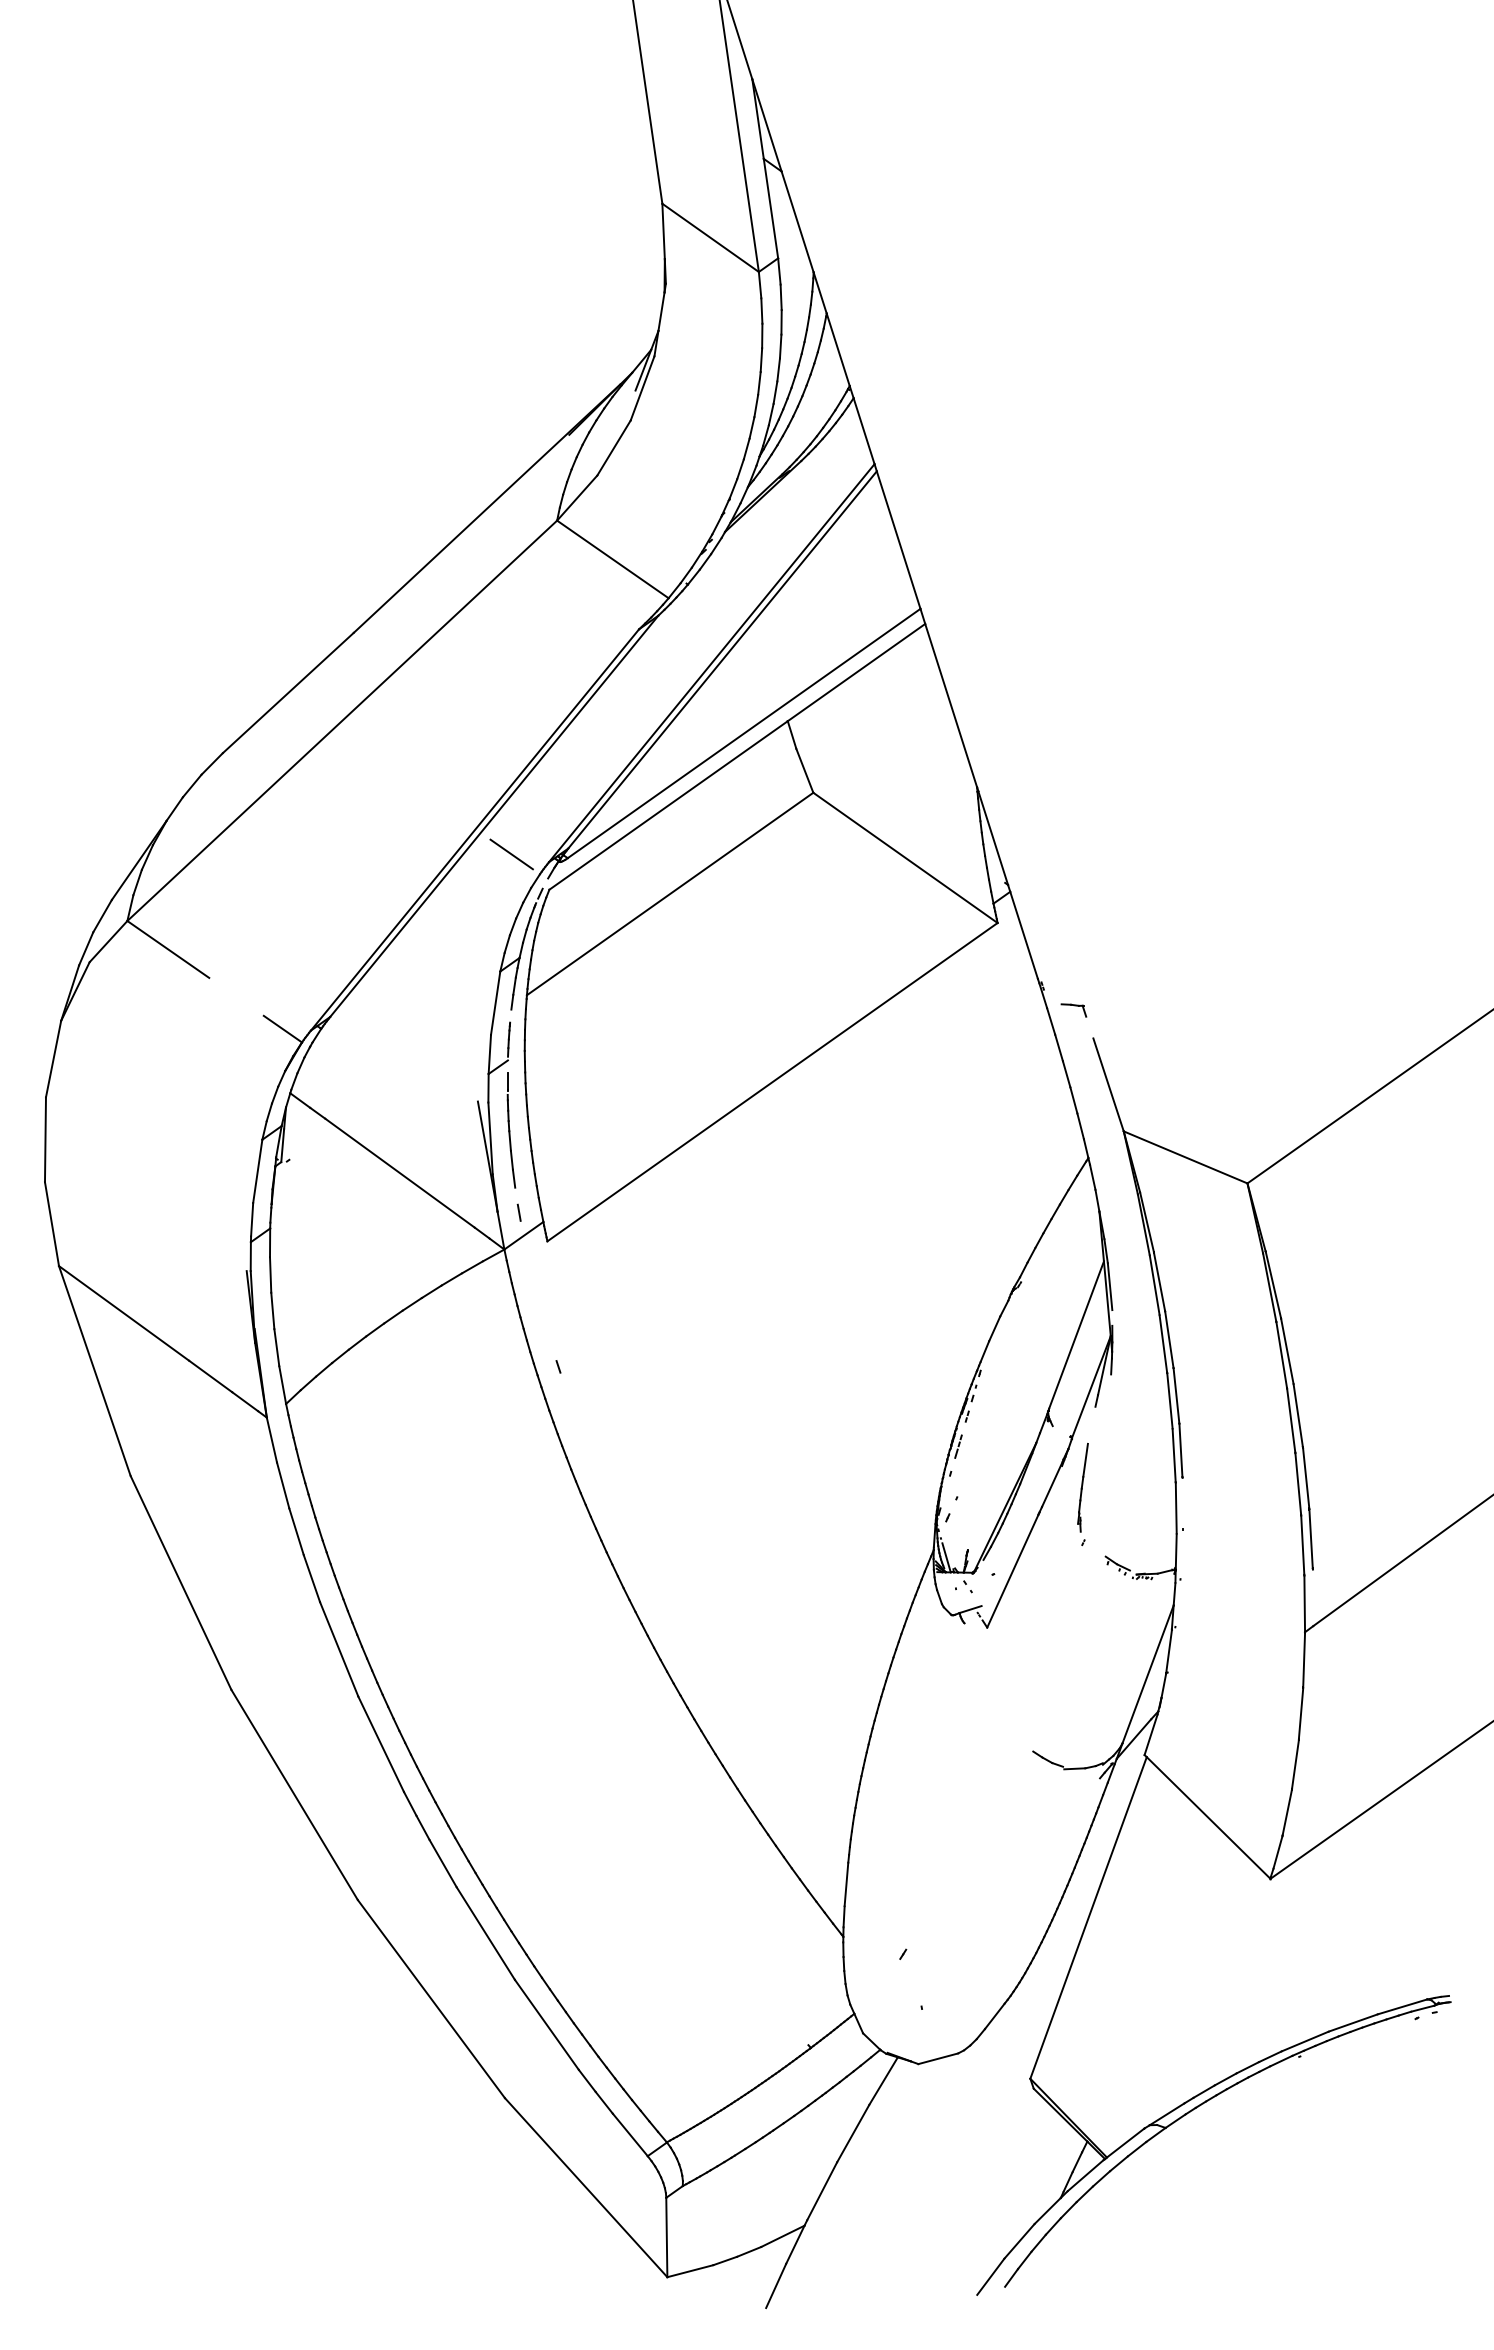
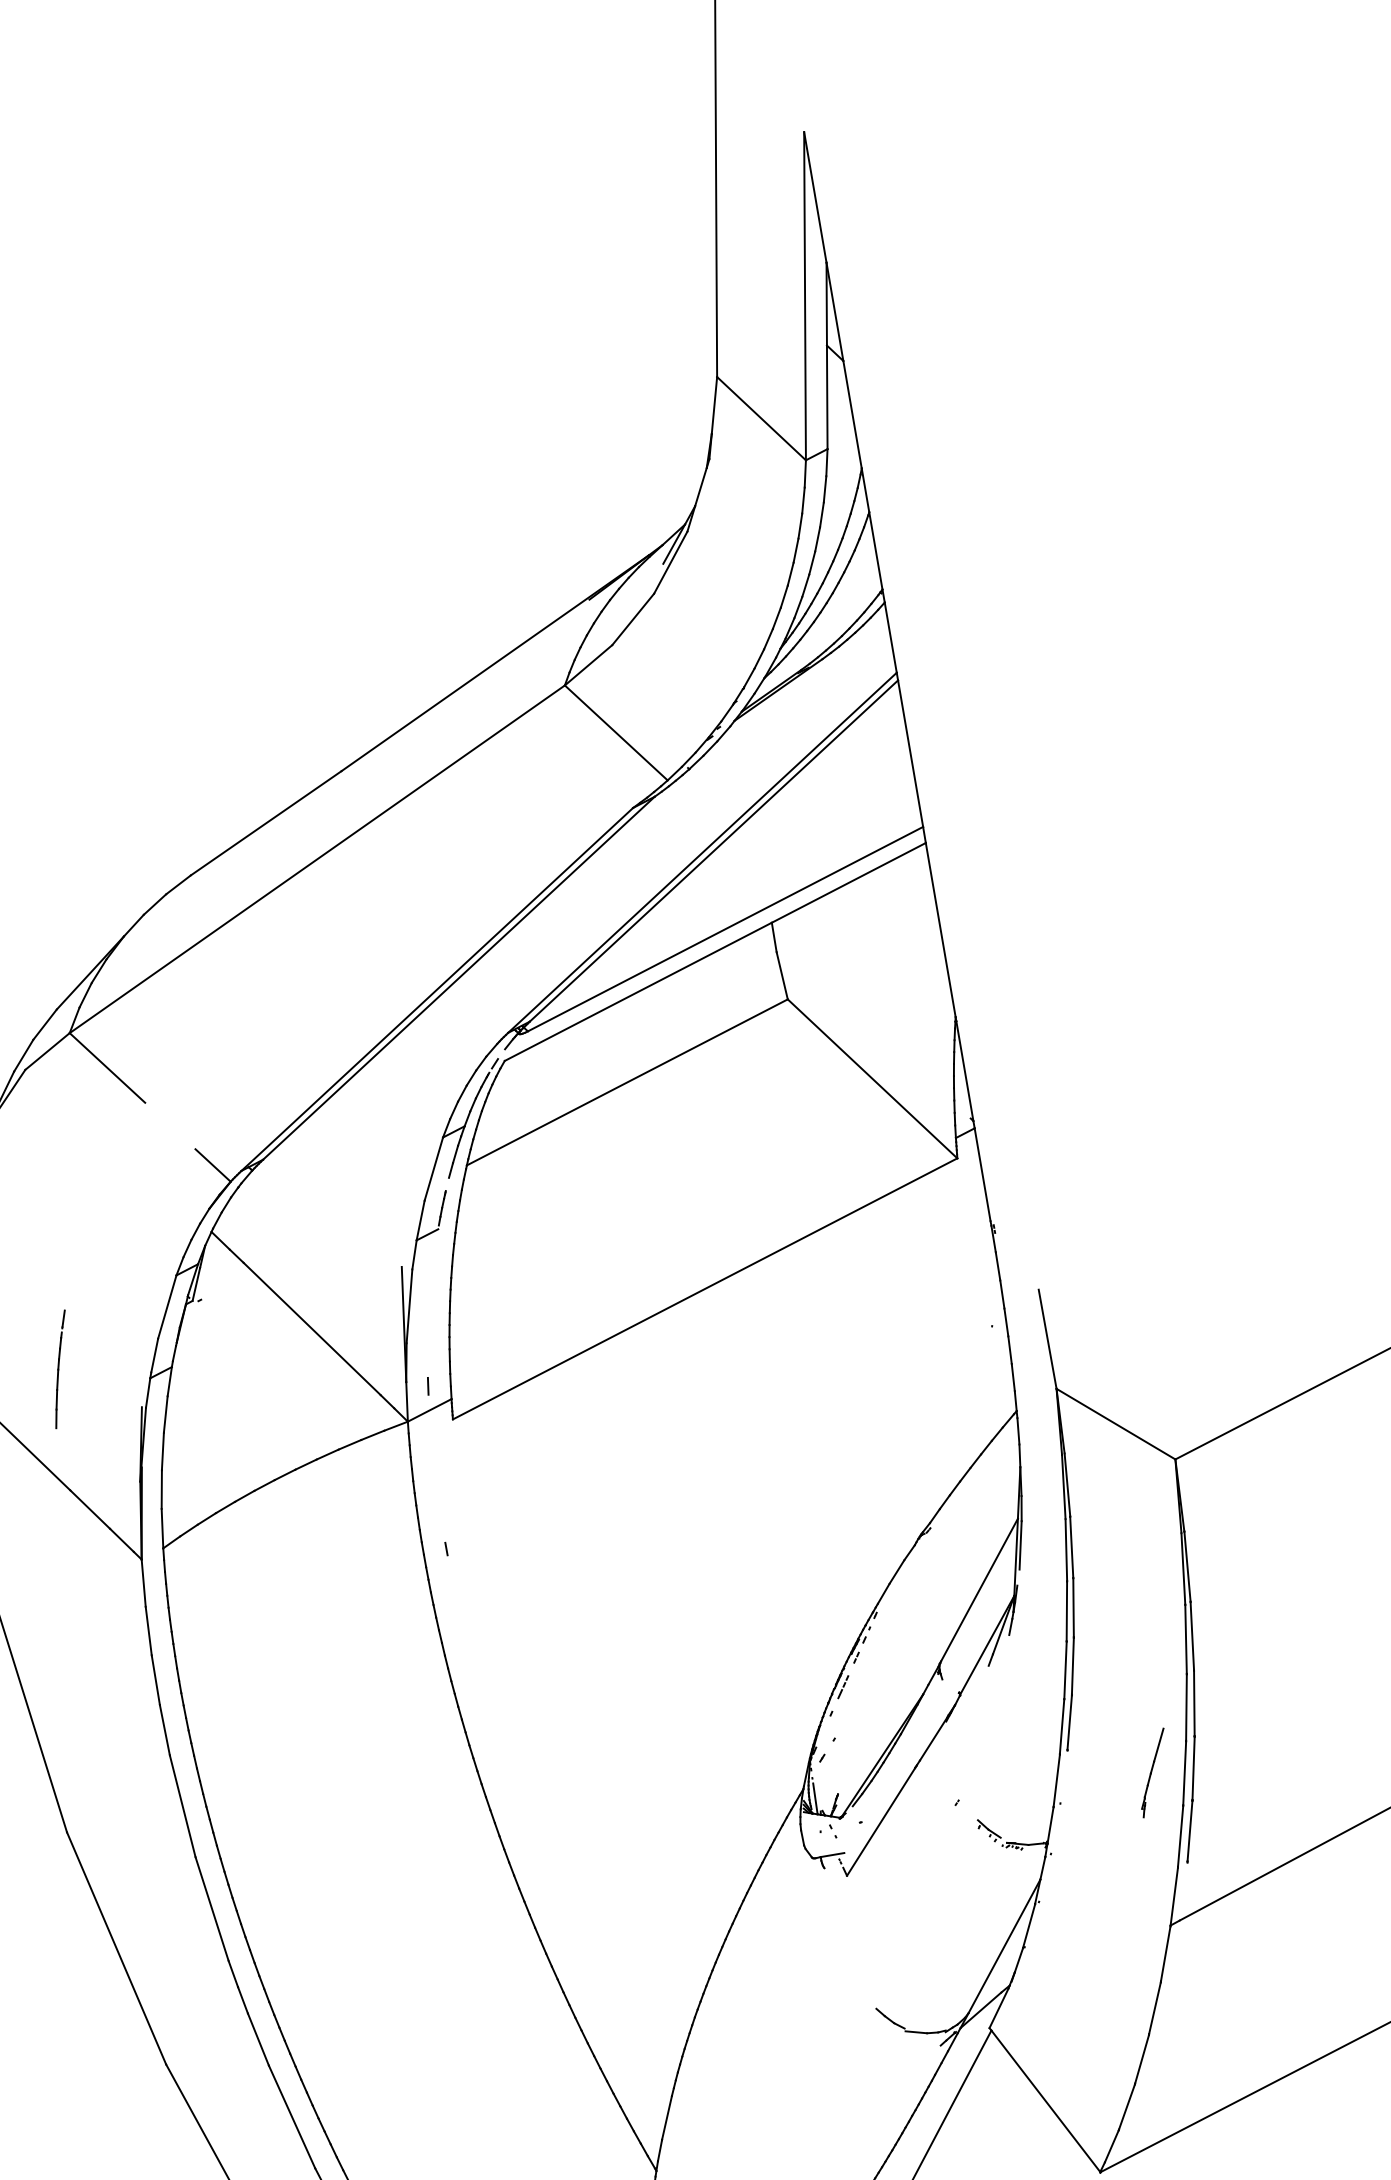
line: (511, 854) -> (471, 1019), removed
part: (1073, 1010) -> (1022, 1258), removed
part: (511, 1130) -> (60, 1369), moved
part: (1082, 1487) -> (1151, 1772), moved

